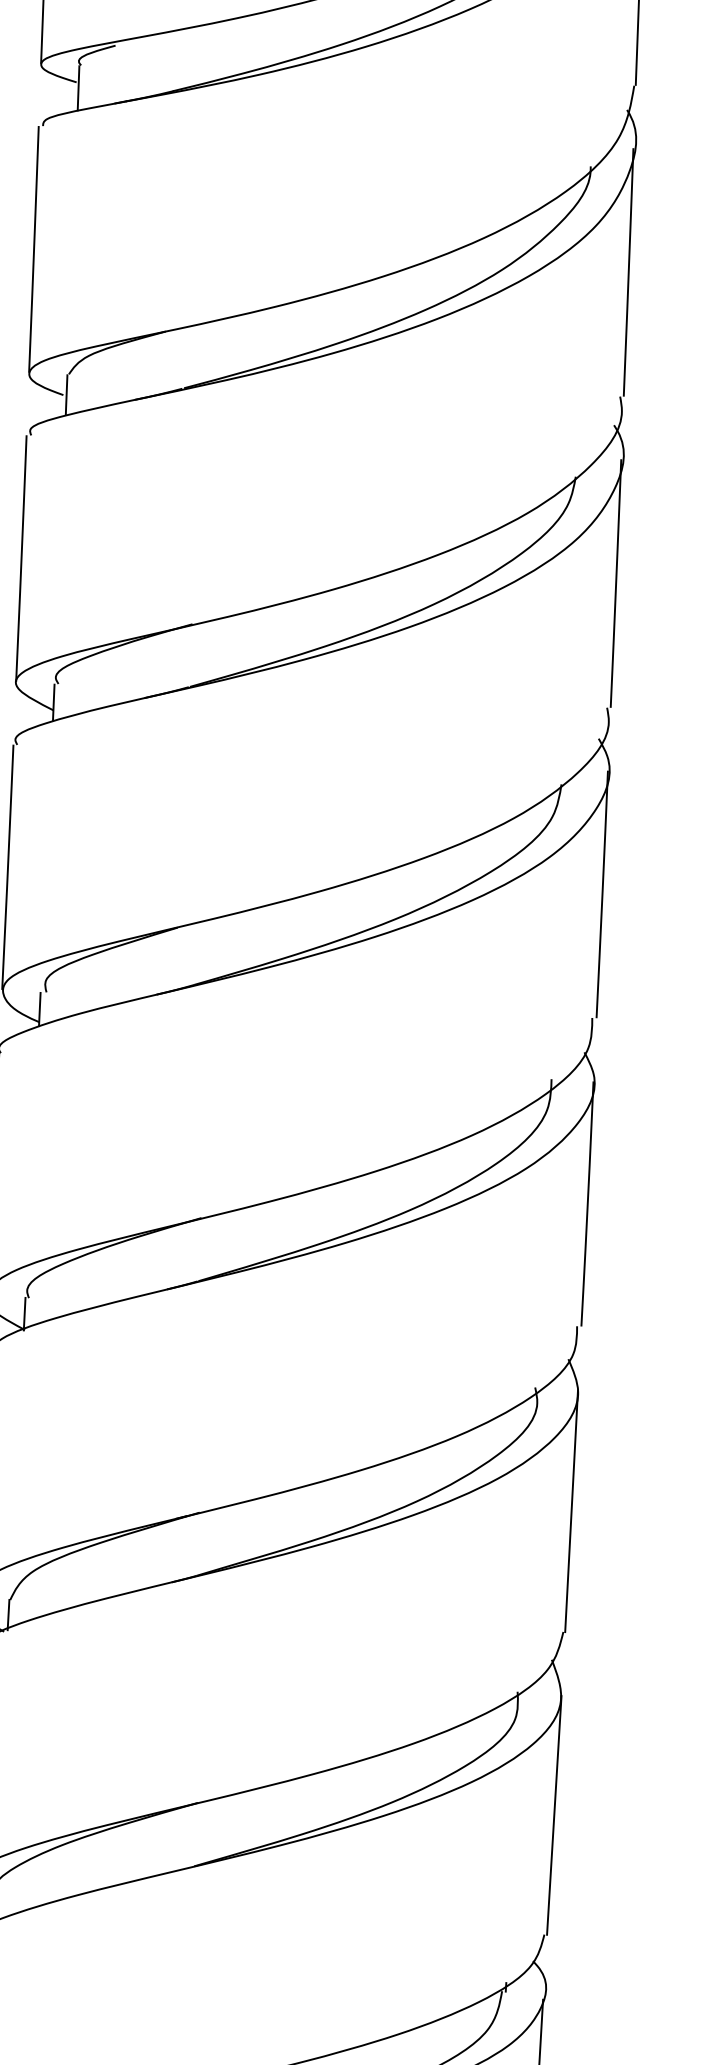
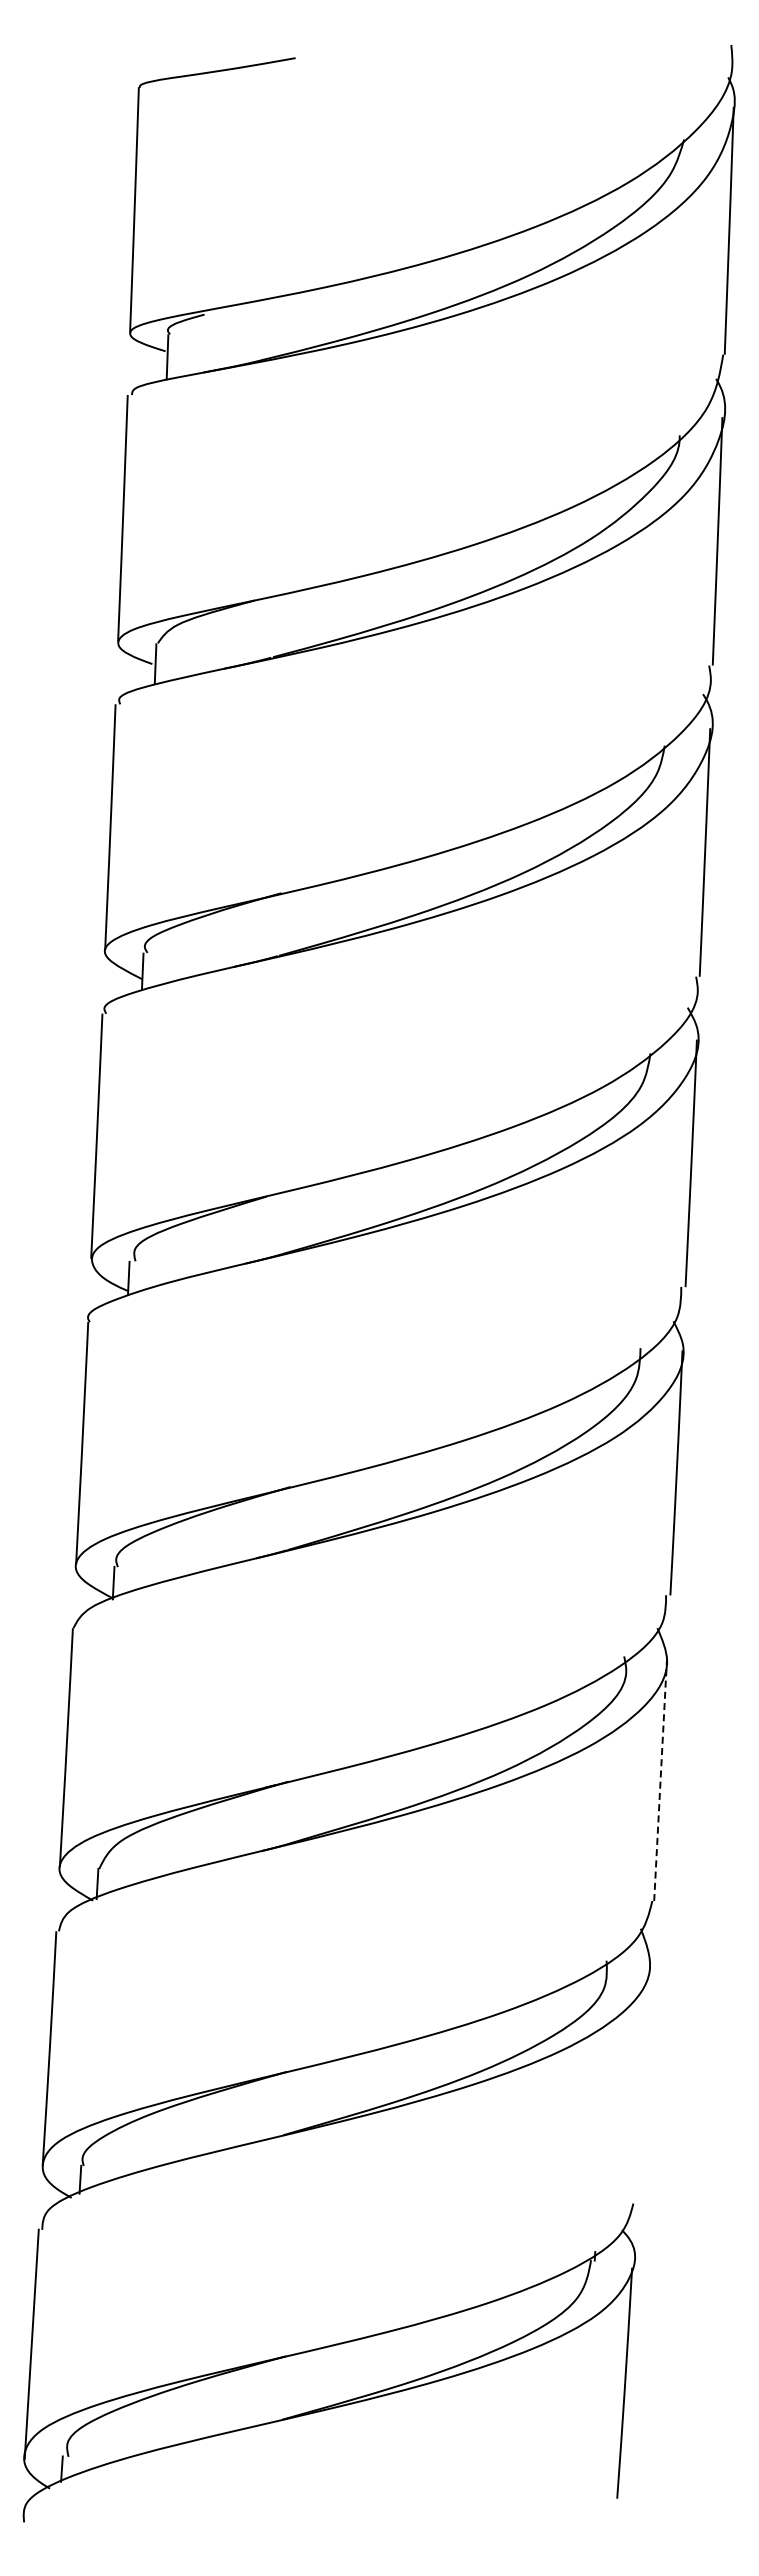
line: (571, 1510) -> (660, 1779), solid -> dashed
line: (554, 1815) -> (643, 2084), removed

